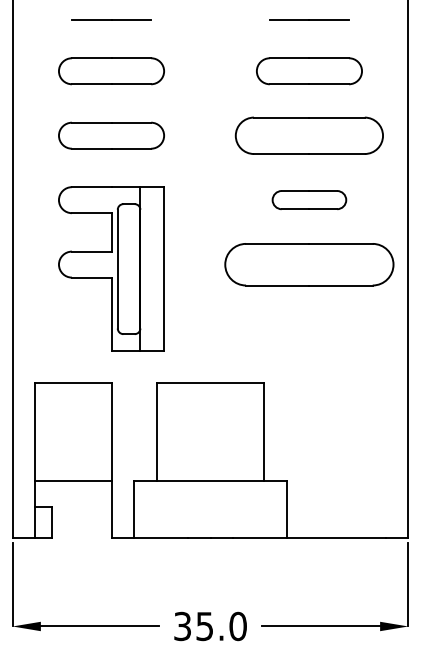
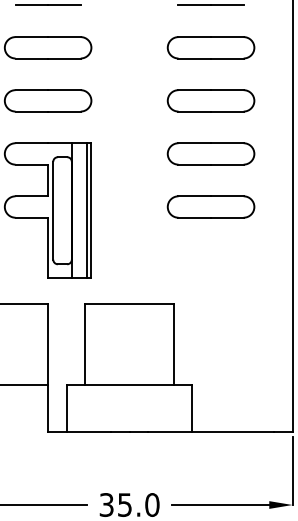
part: (309, 135) -> (211, 100), size x0.71
part: (309, 199) -> (211, 153), size x1.43
part: (309, 264) -> (211, 206), size x0.62
line: (158, 269) -> (86, 211), added

